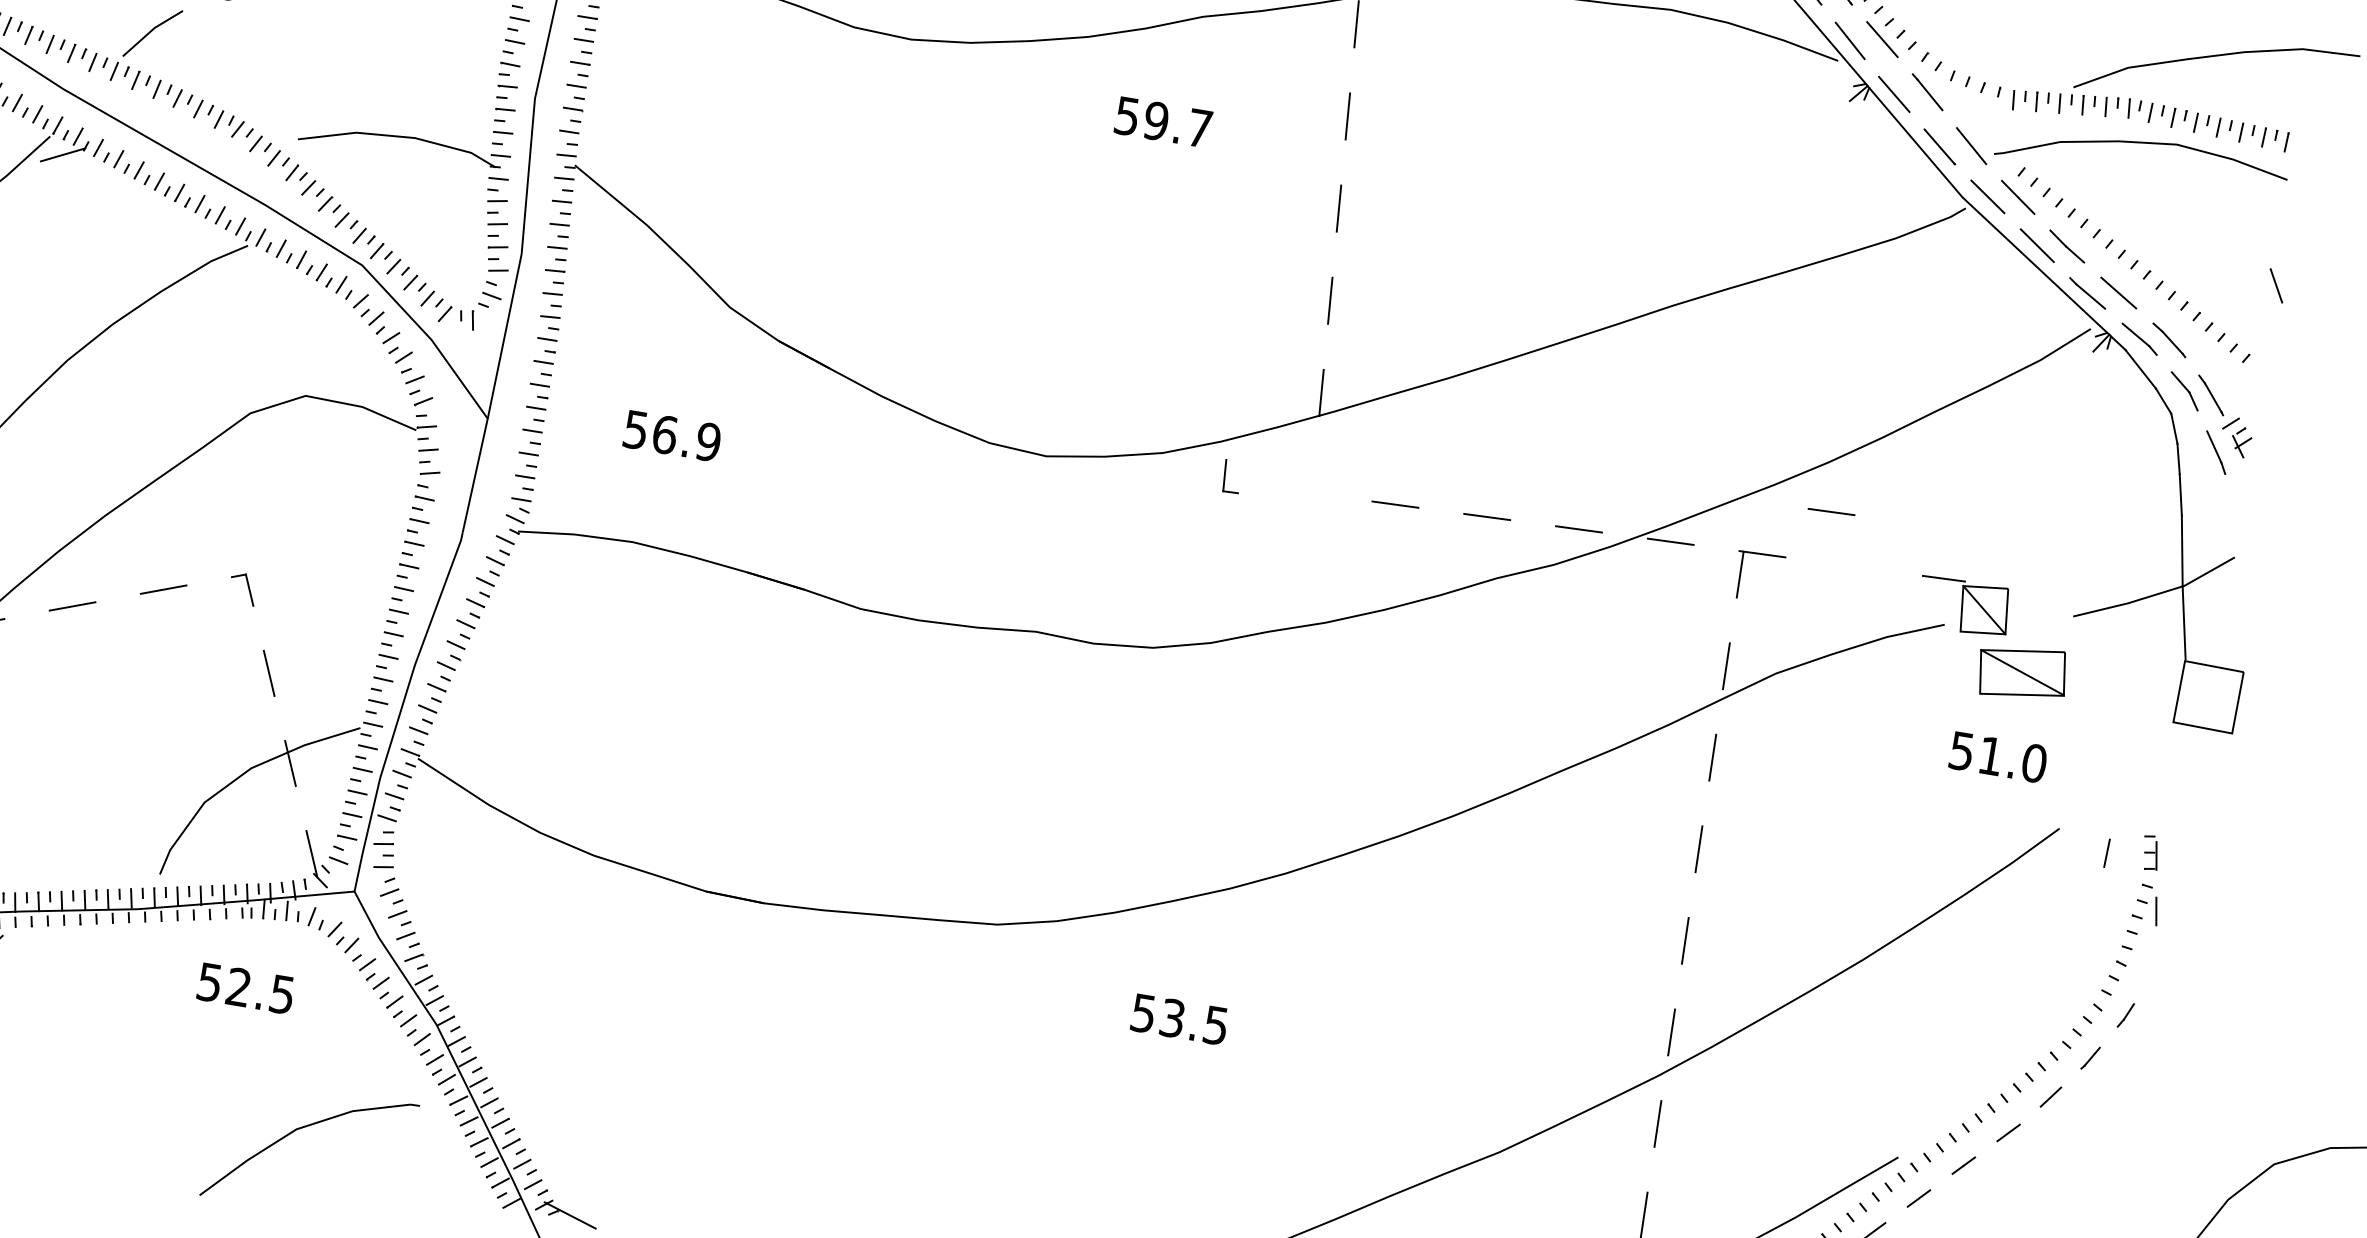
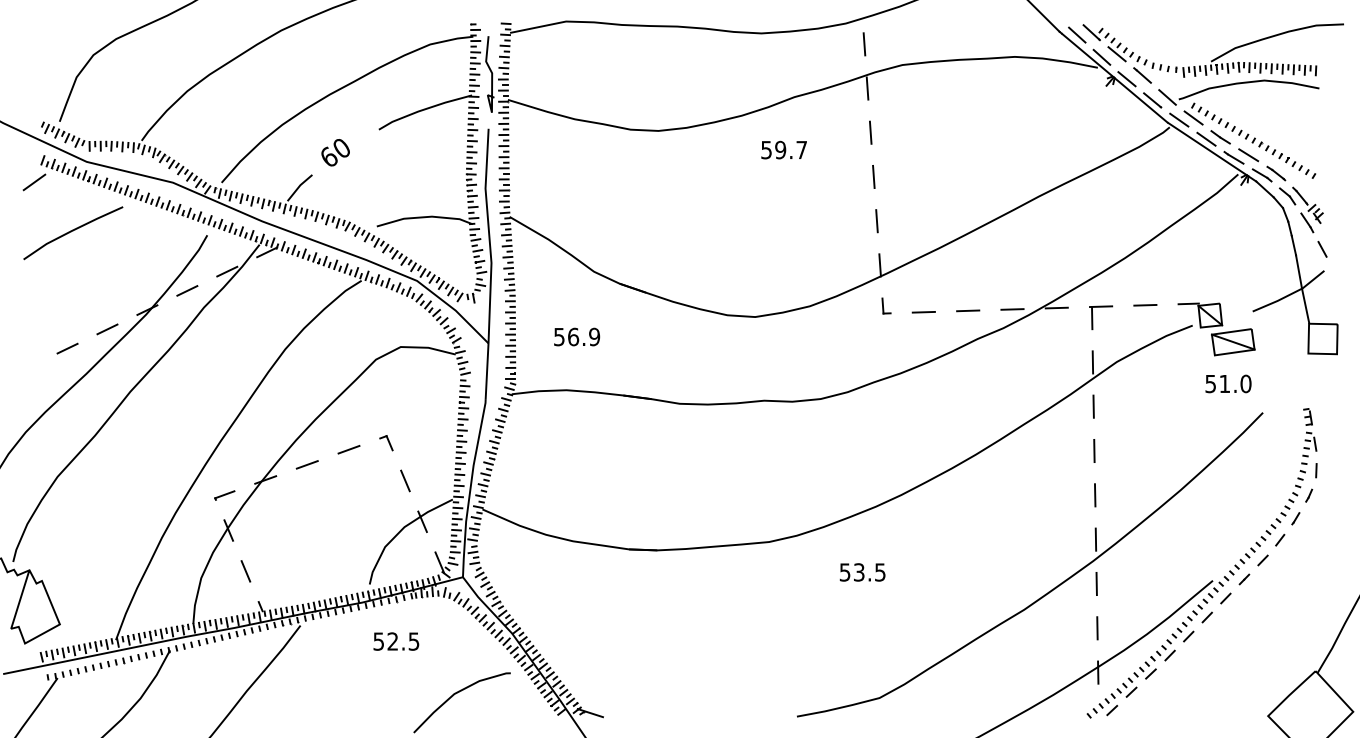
line: (2276, 286) -> (1322, 249), moved
part: (1232, 475) -> (886, 305), moved
line: (1831, 512) -> (1145, 305), moved
line: (2107, 852) -> (1316, 470), moved
text: (246, 988) -> (396, 641), moved

